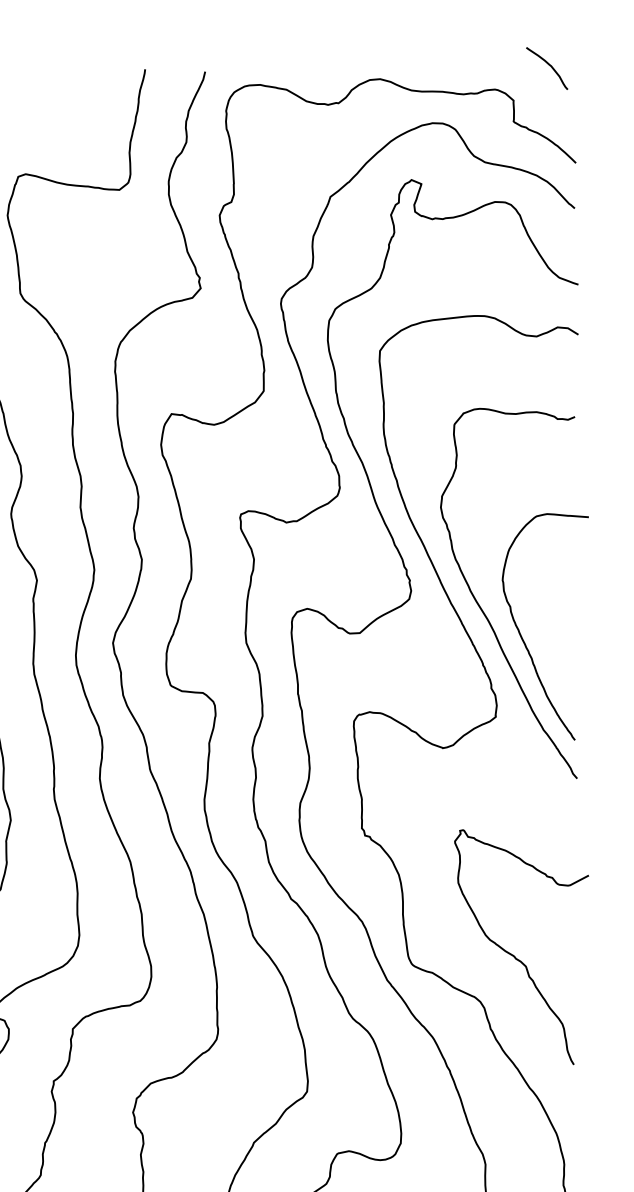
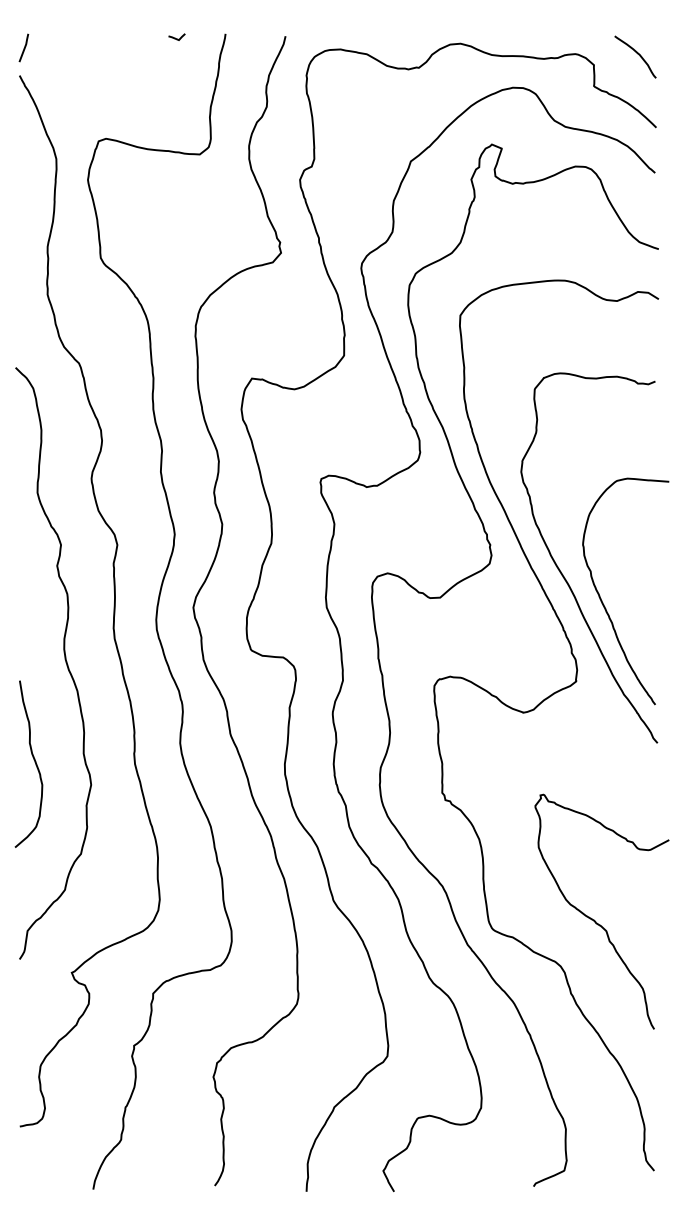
curve: (549, 65) -> (637, 54), moved
line: (95, 72) -> (175, 37), added

